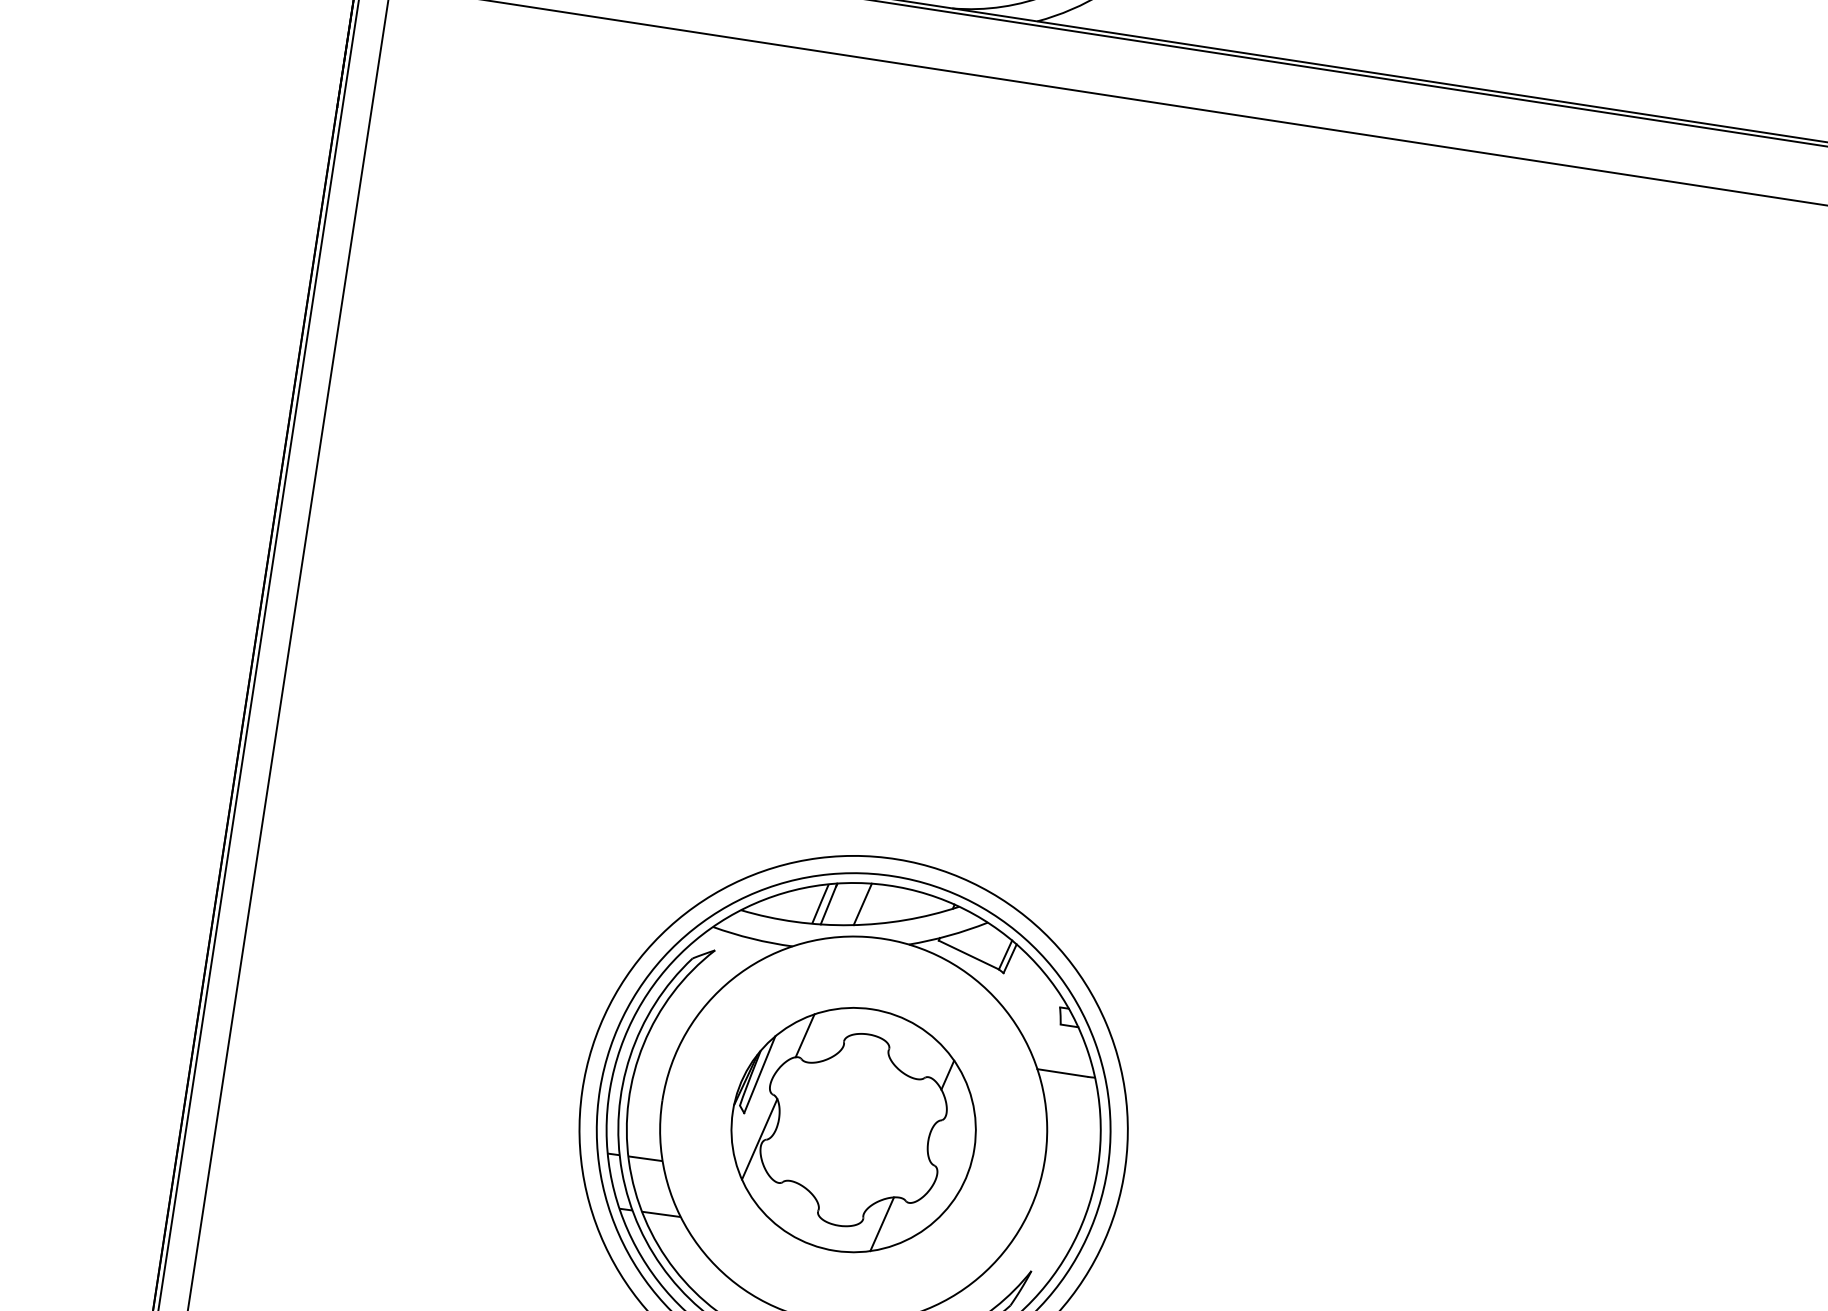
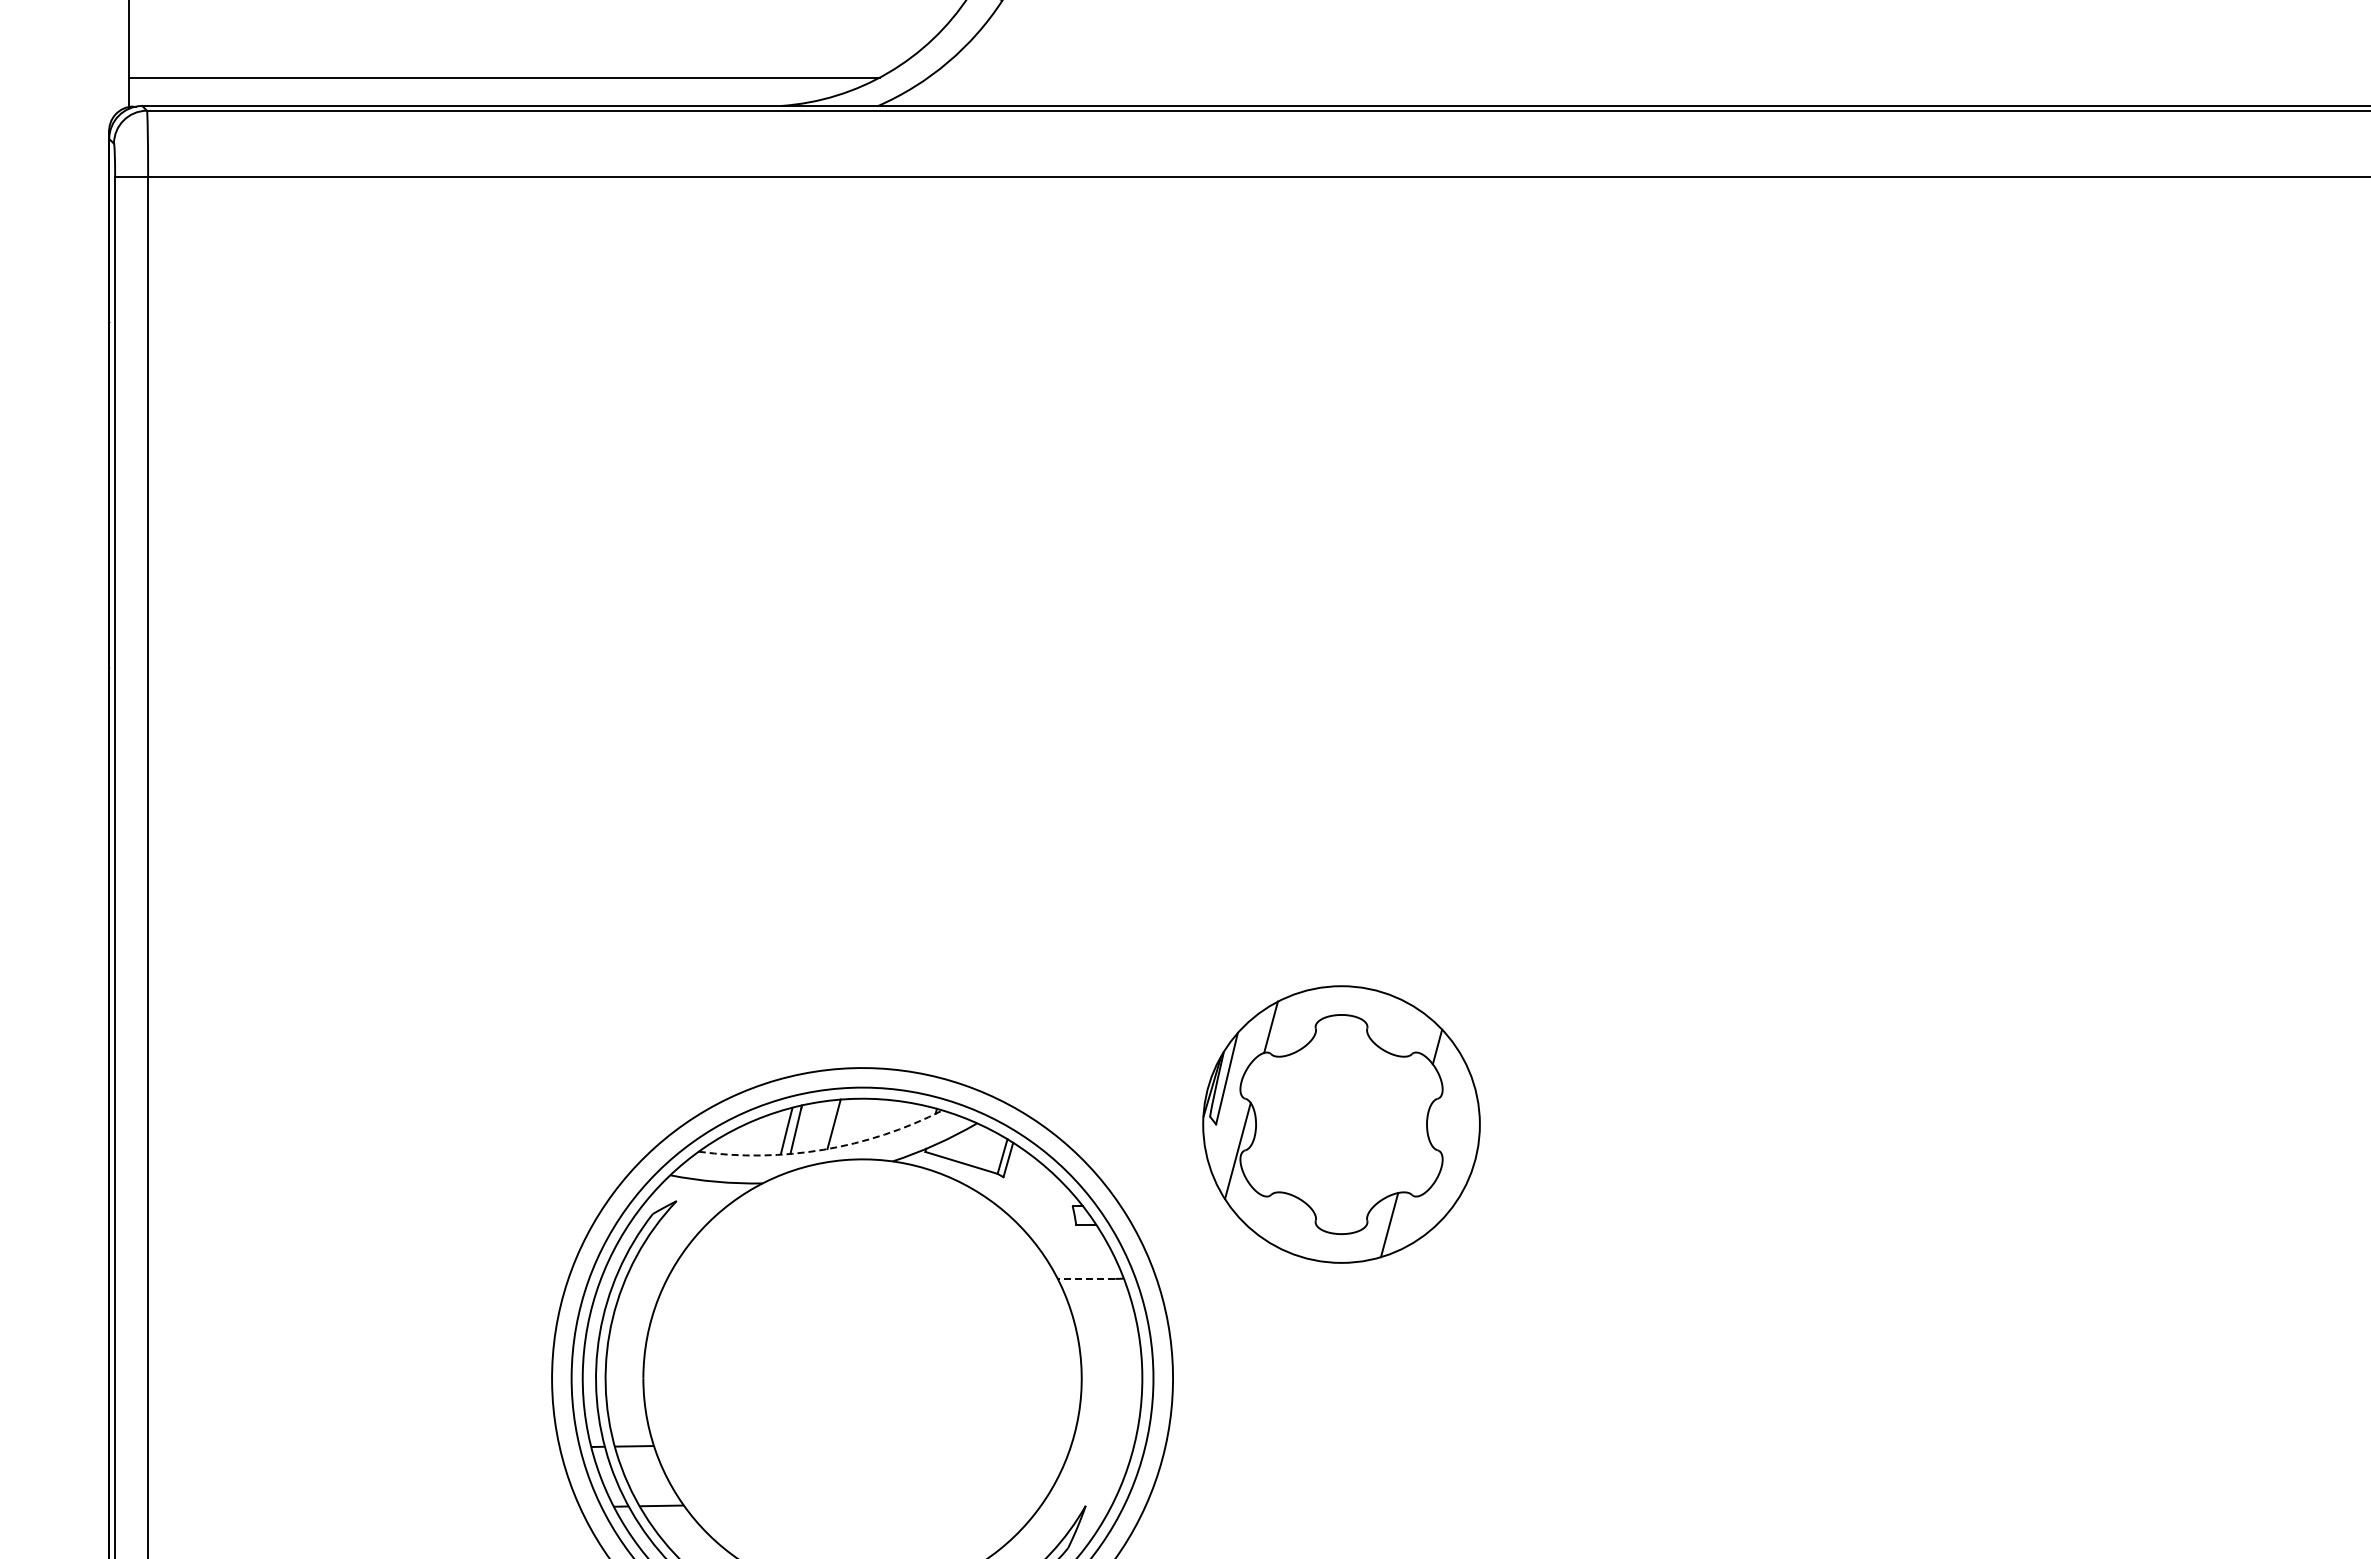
arc: (850, 924) -> (823, 1149), solid -> dashed
line: (1062, 1072) -> (1086, 1278), solid -> dashed
part: (853, 1130) -> (1341, 1124), moved

